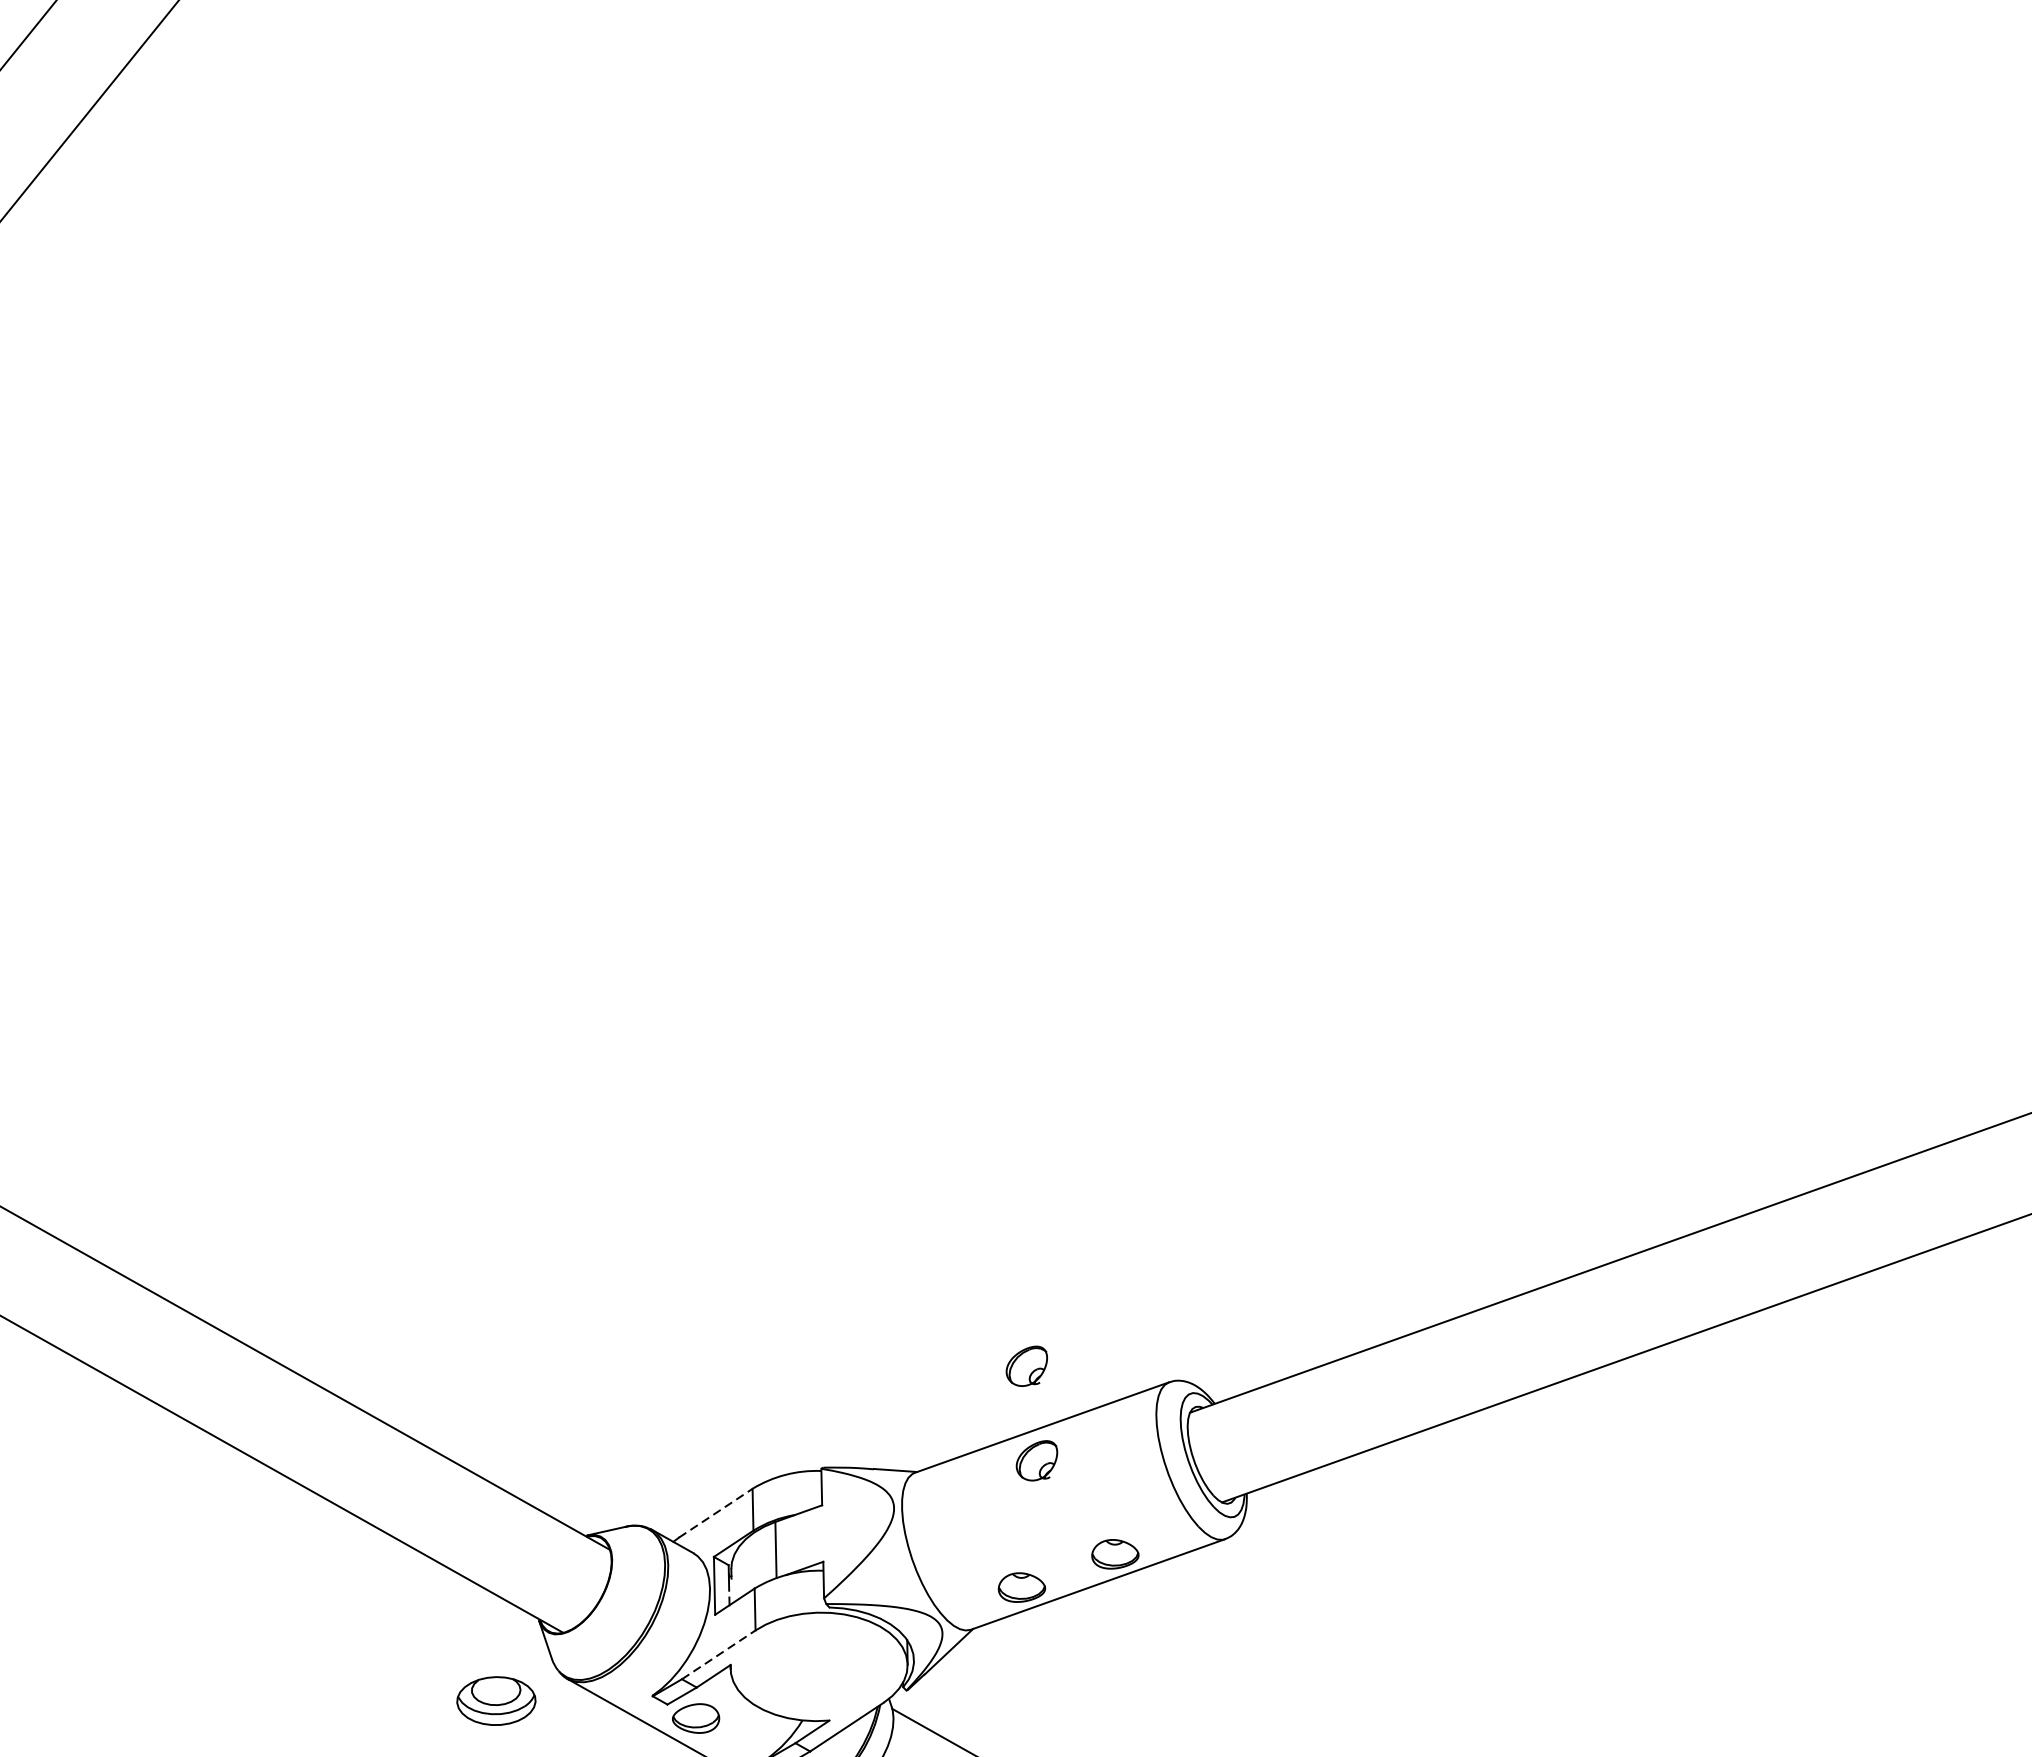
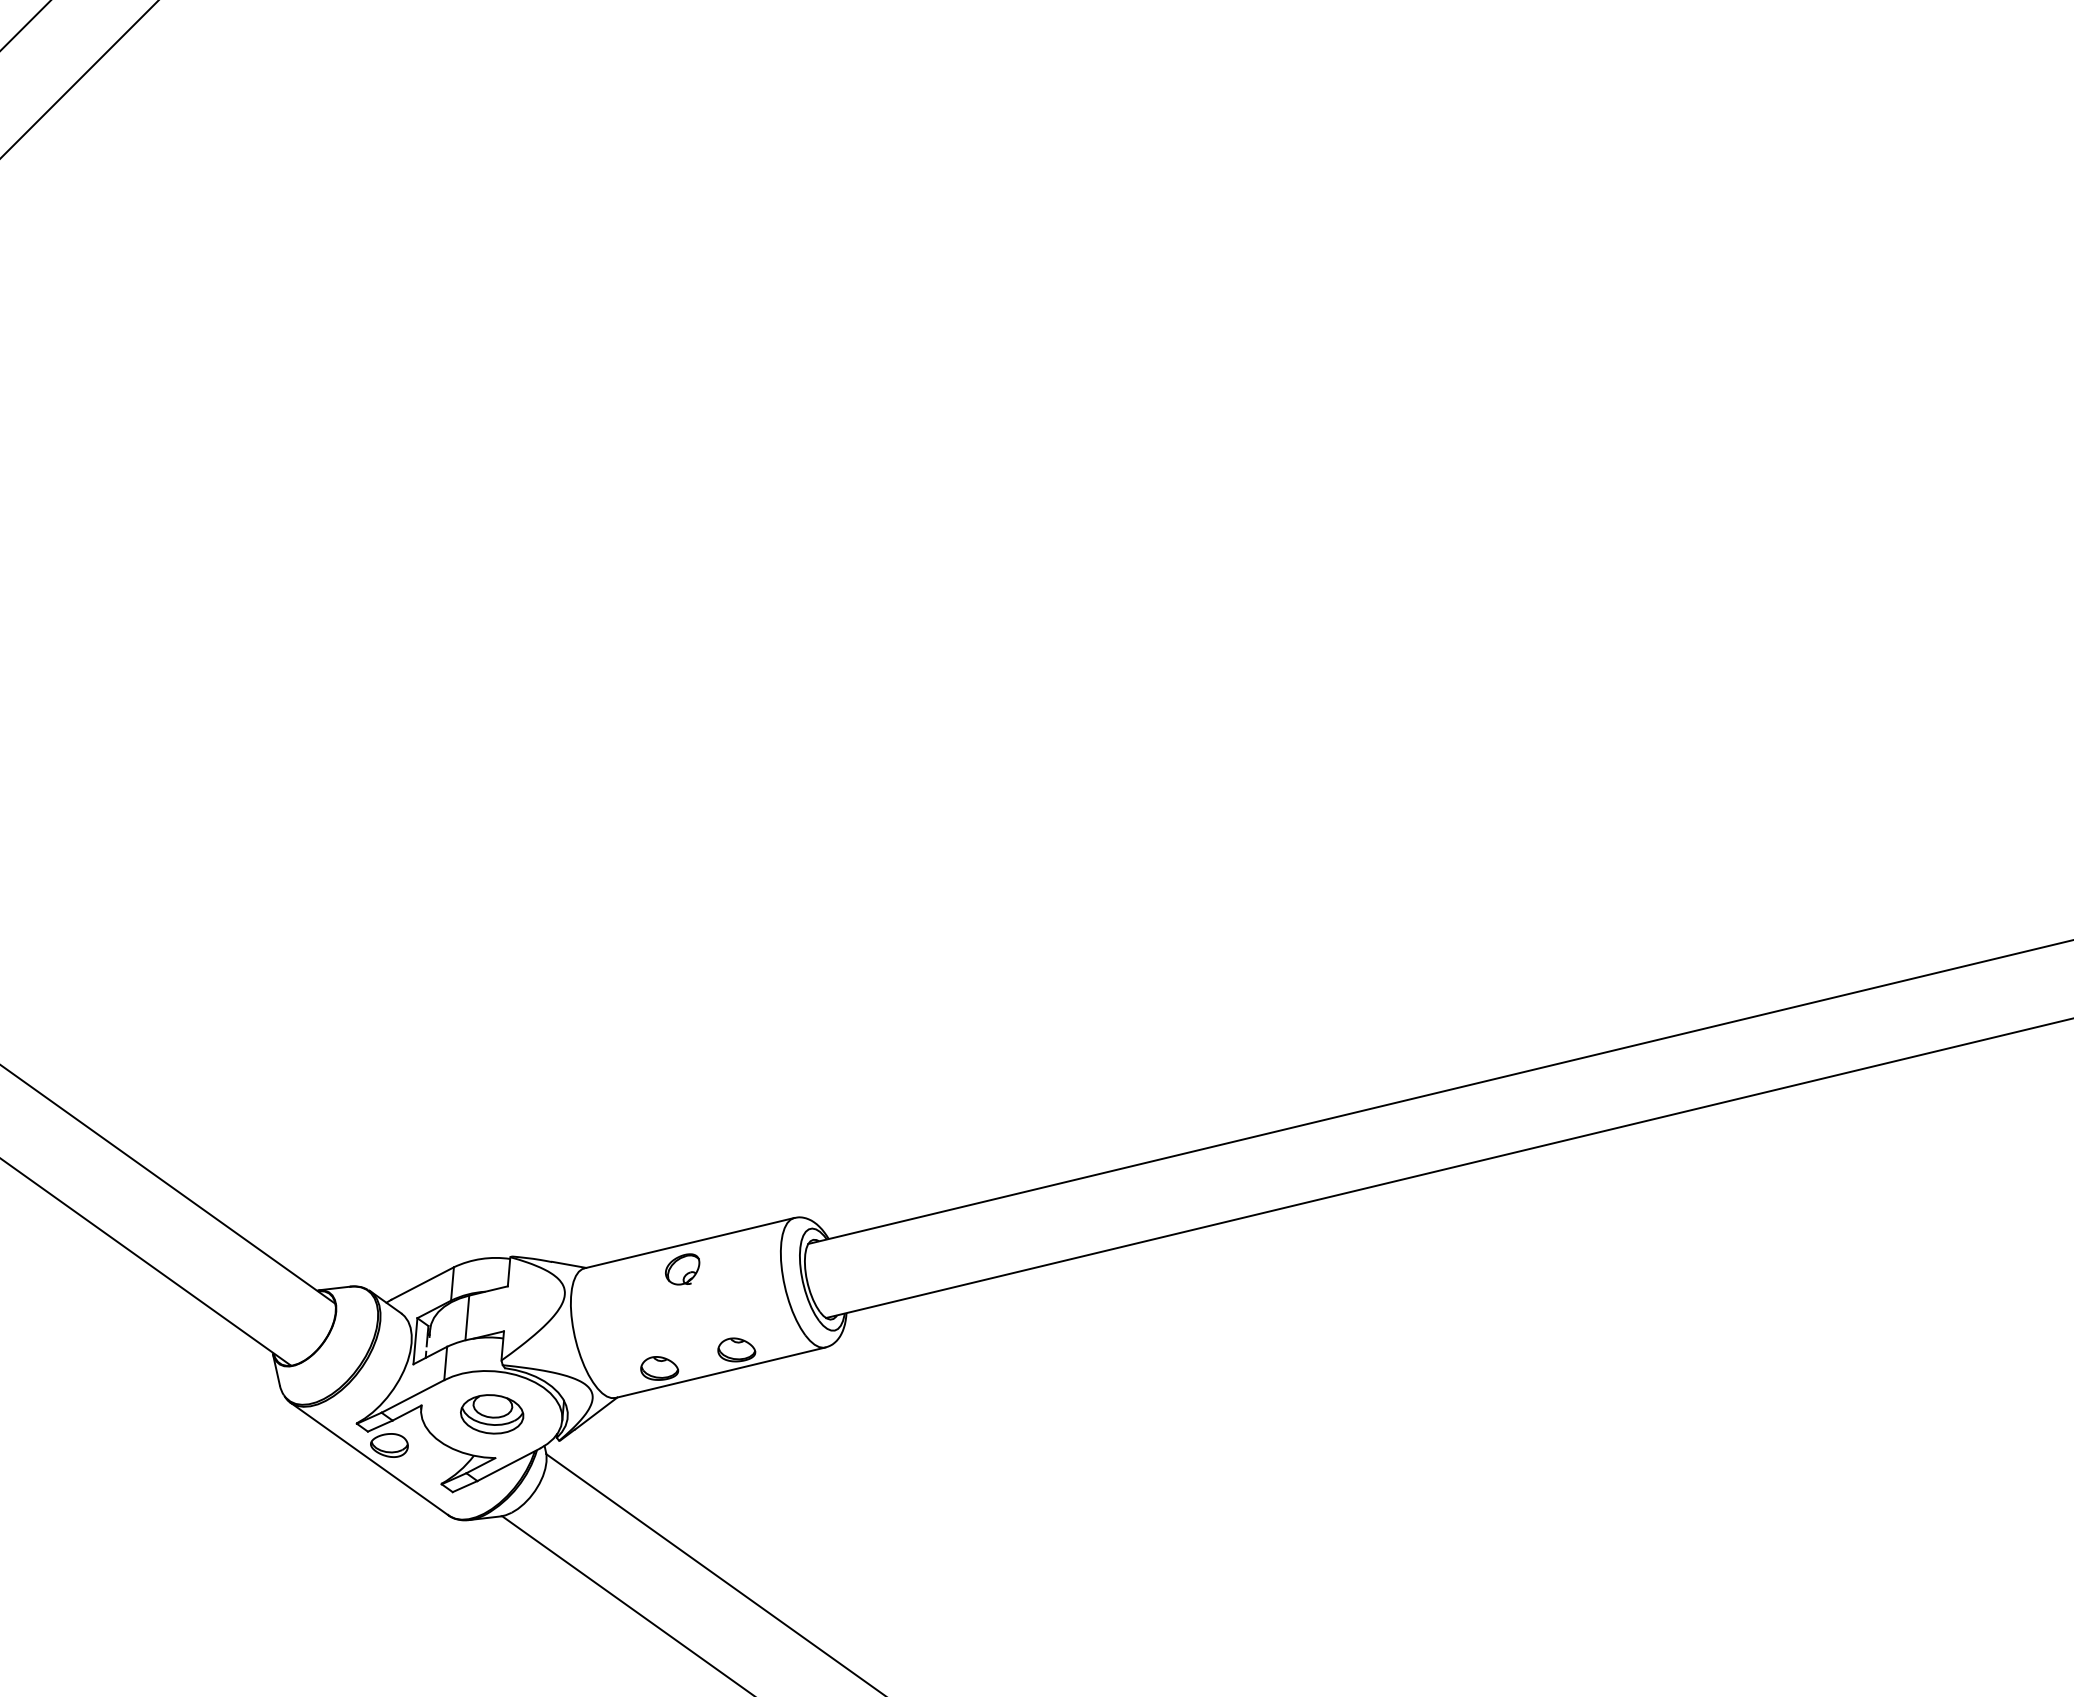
part: (1026, 1366) -> (682, 1193), removed
line: (716, 1513) -> (423, 1283), dashed -> solid
line: (719, 1654) -> (413, 1396), dashed -> solid
part: (496, 1701) -> (492, 1414), moved

